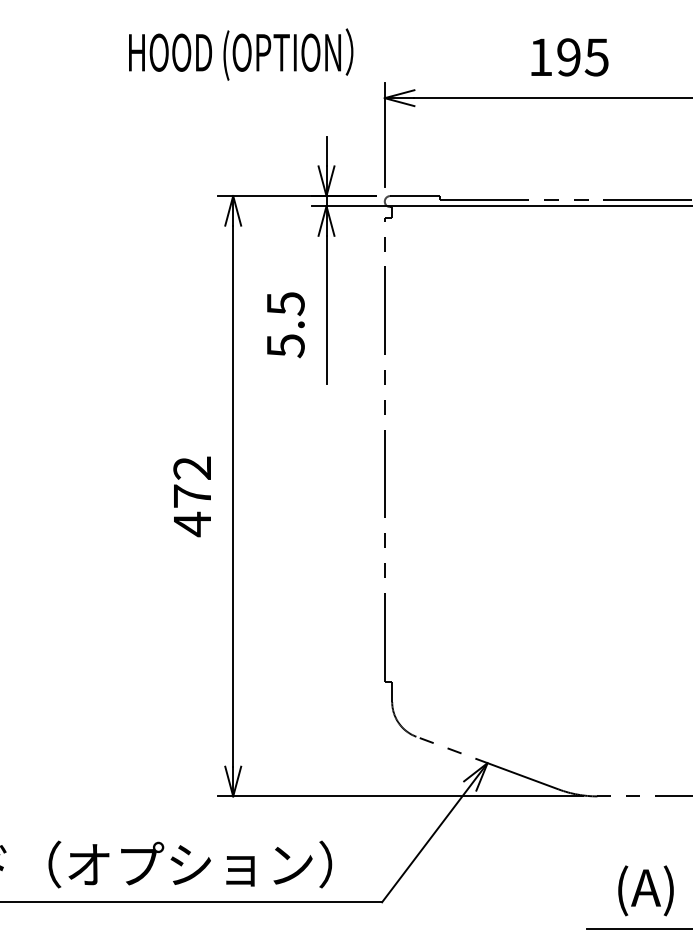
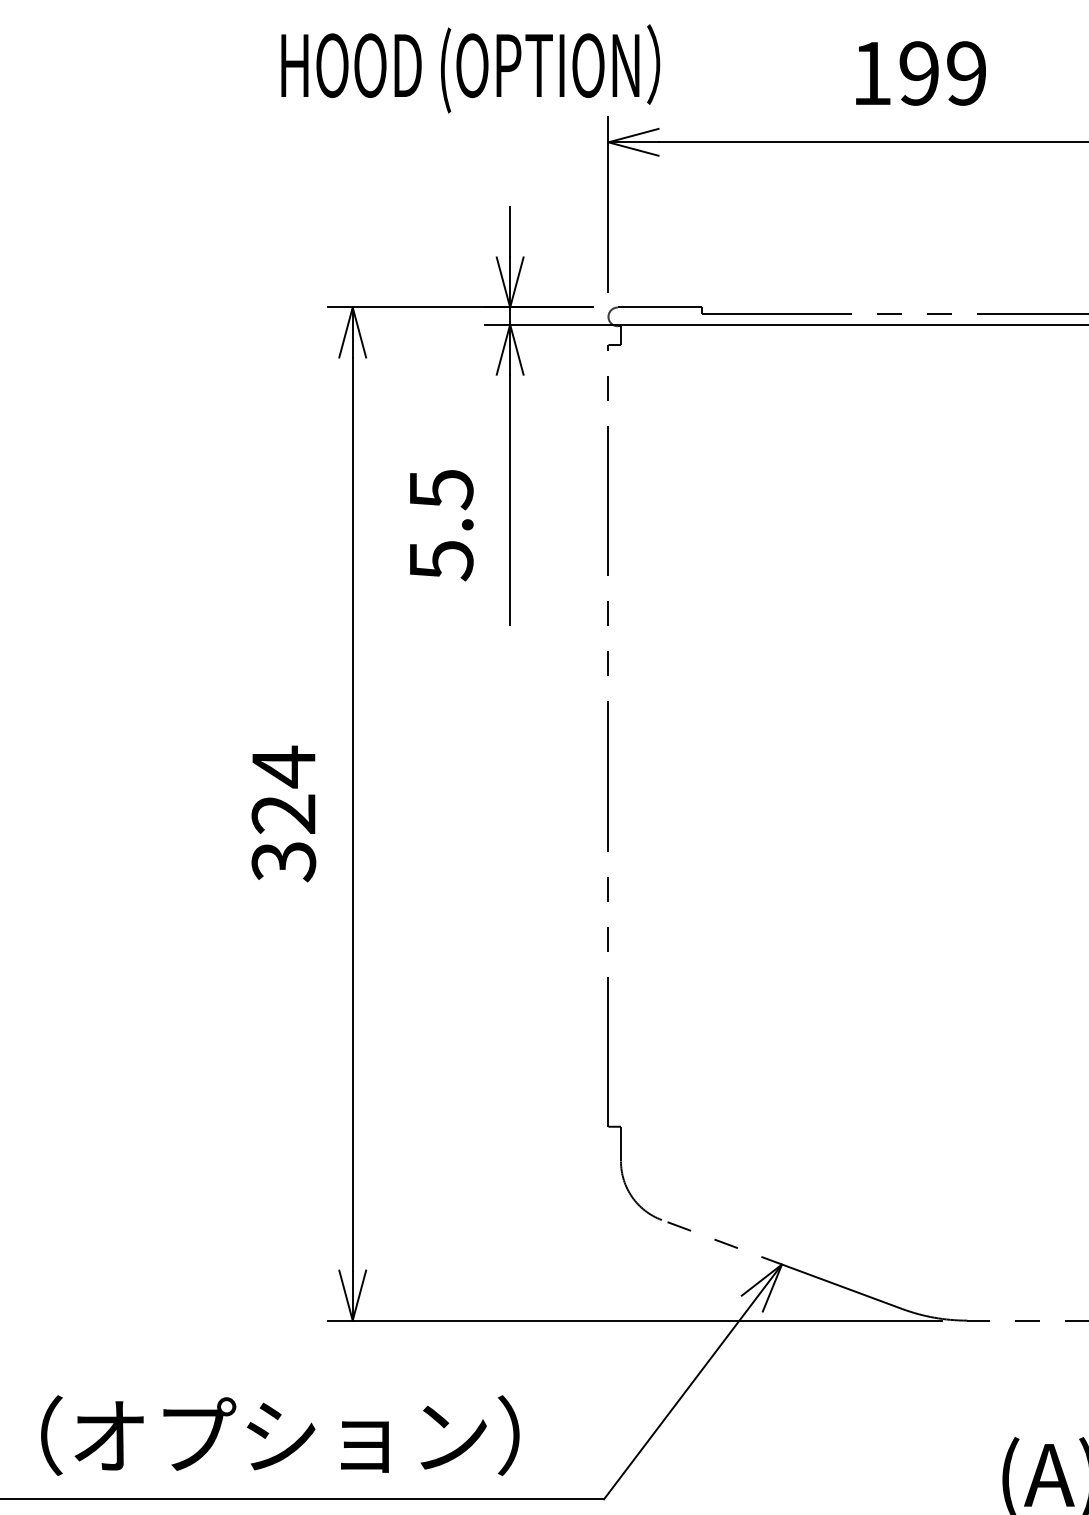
text: (241, 54) -> (471, 68), moved
text: (596, 57) -> (965, 73), 195 -> 199
text: (192, 496) -> (283, 814), 472 -> 324

